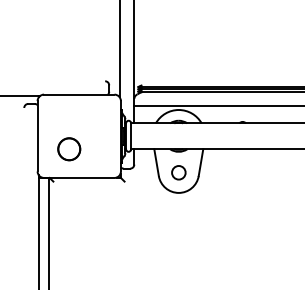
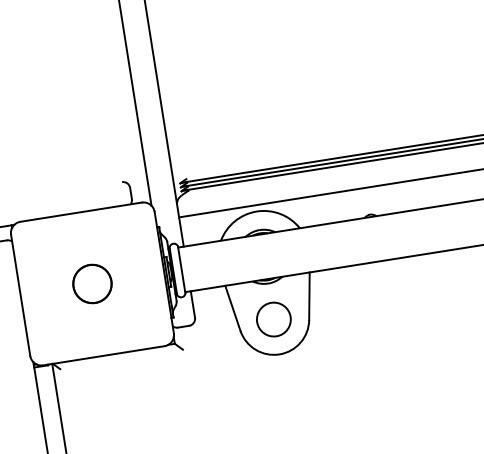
circle: (69, 149) -> (92, 284), moved
circle: (178, 172) -> (273, 319), size x1.43

